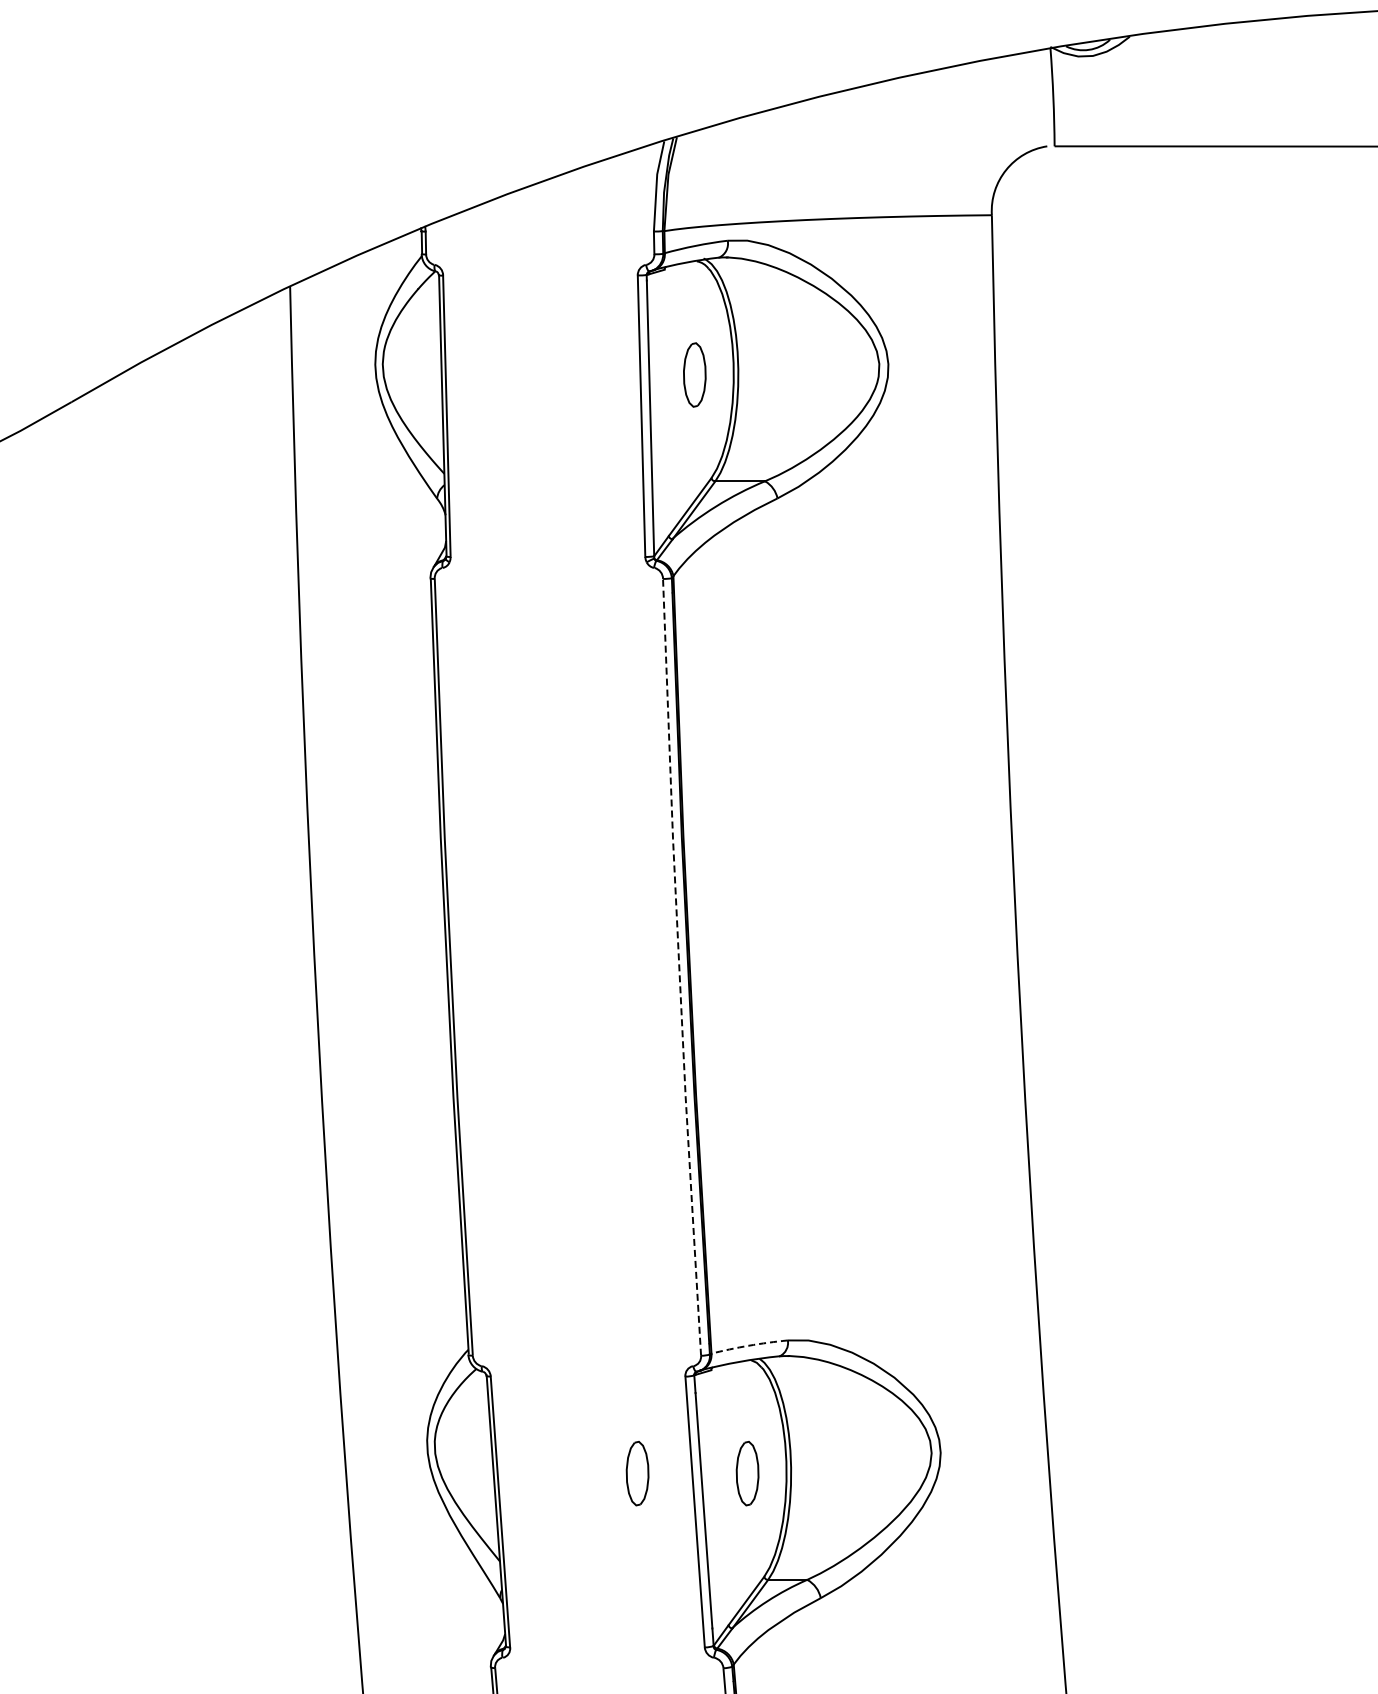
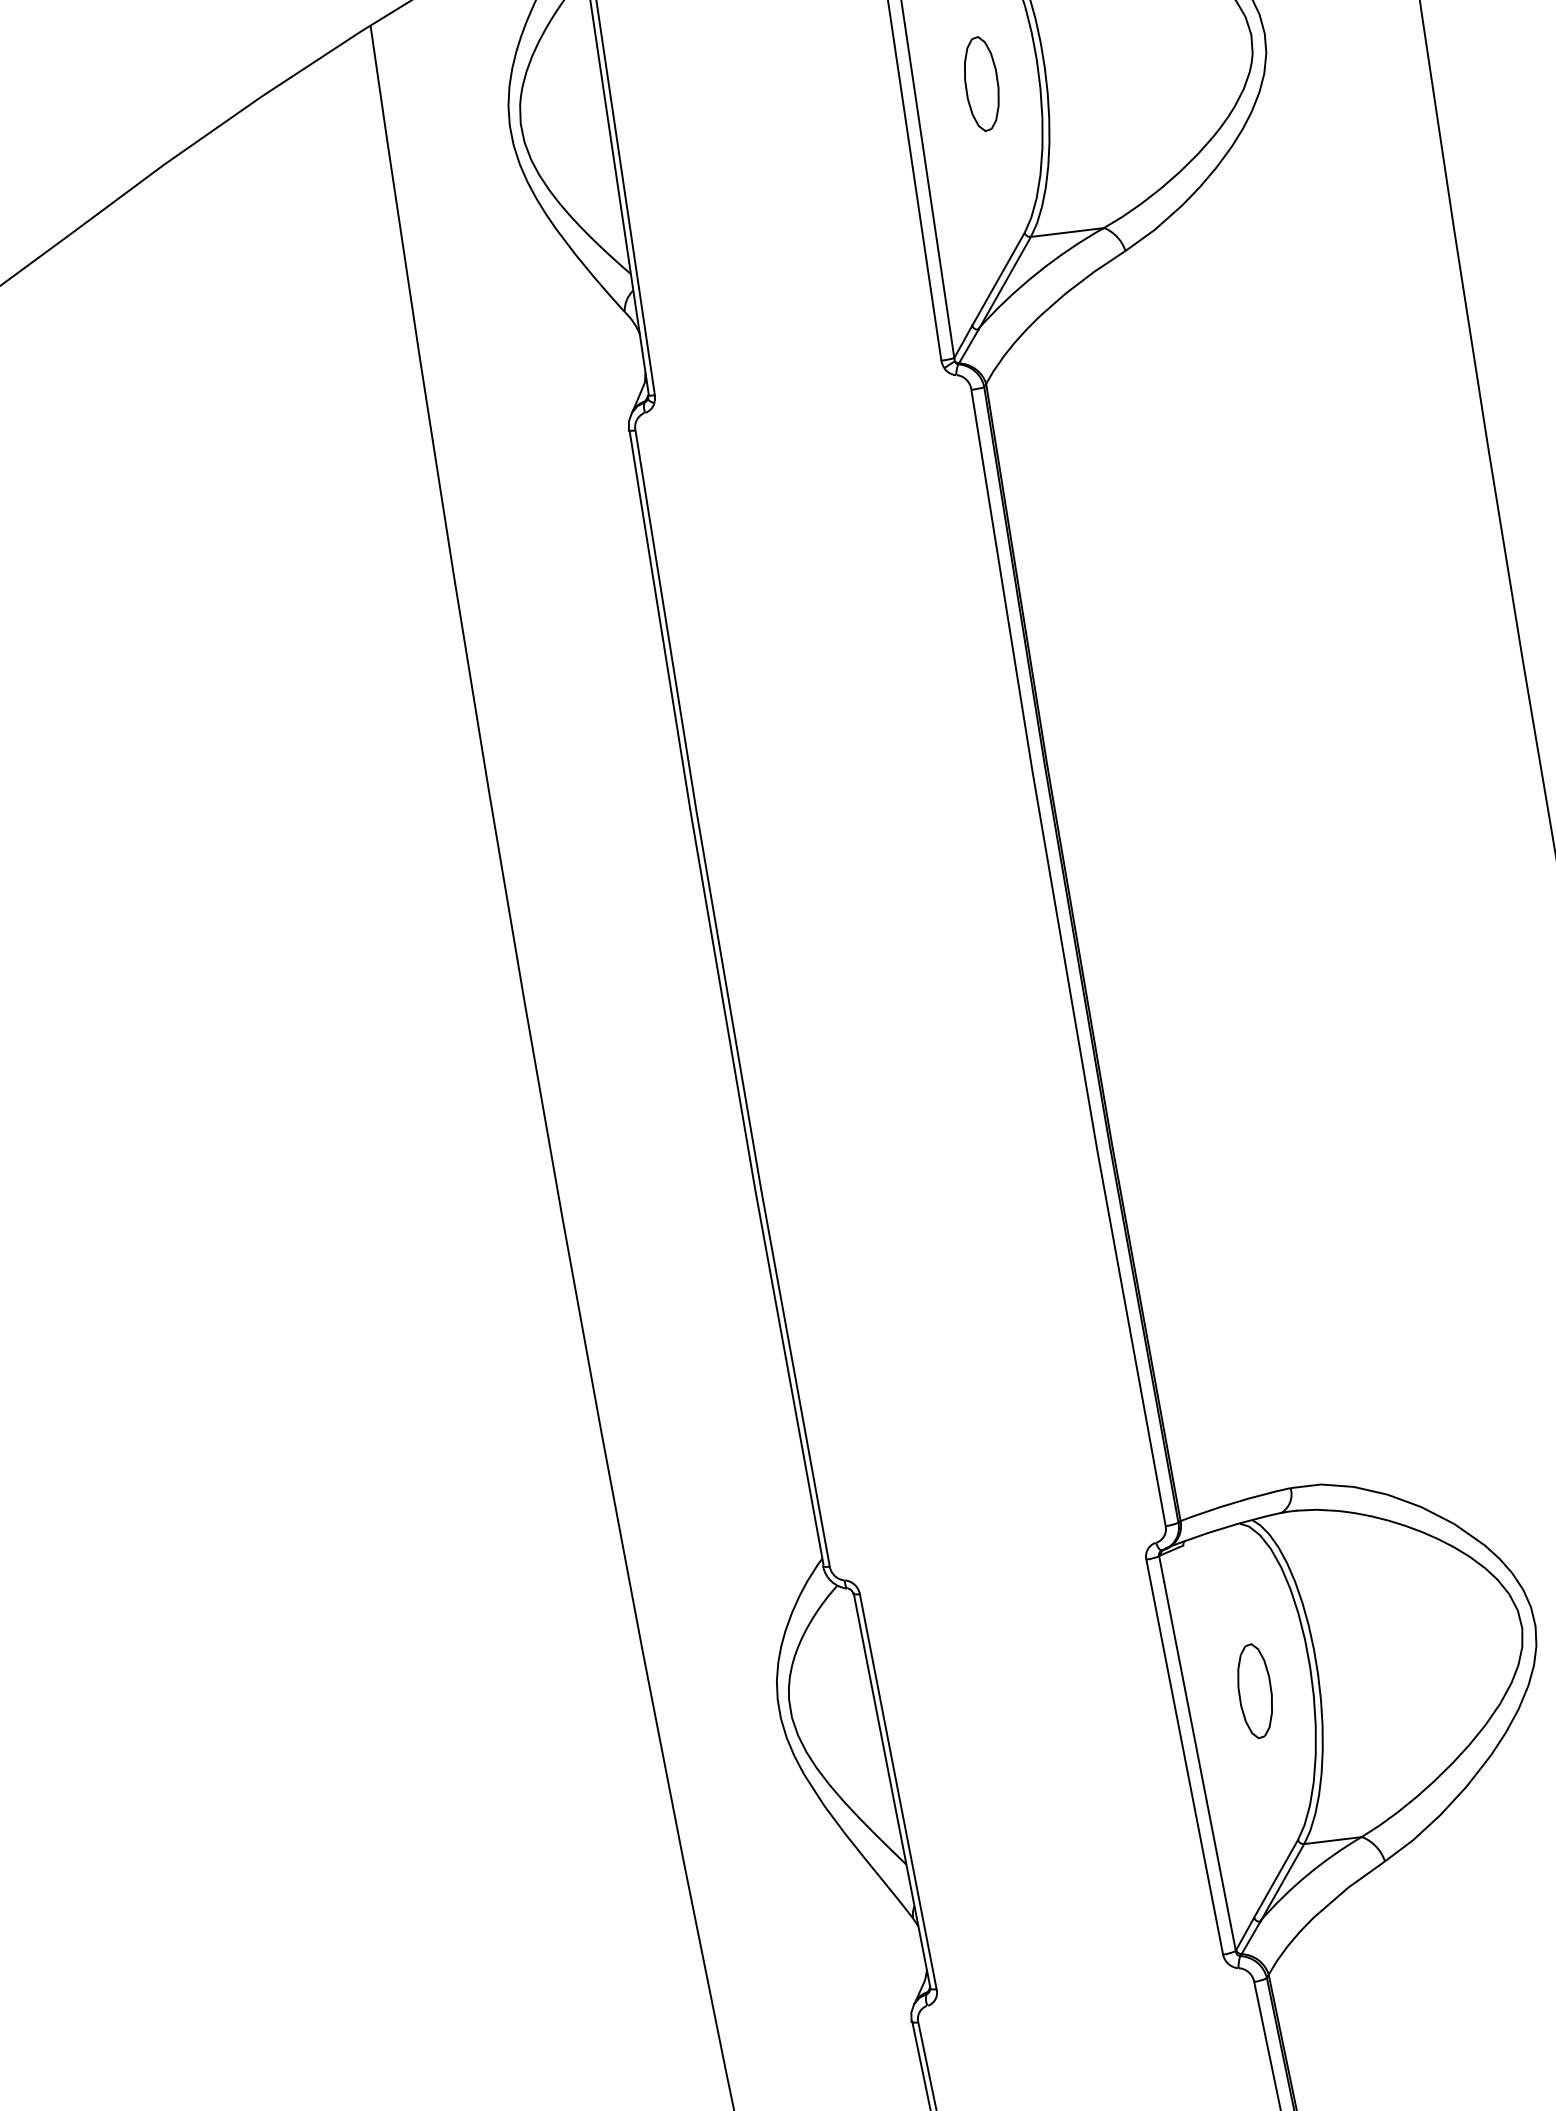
line: (679, 967) -> (1064, 958), dashed -> solid
arc: (748, 1345) -> (1233, 1502), dashed -> solid
part: (637, 1473) -> (1093, 1710), removed

